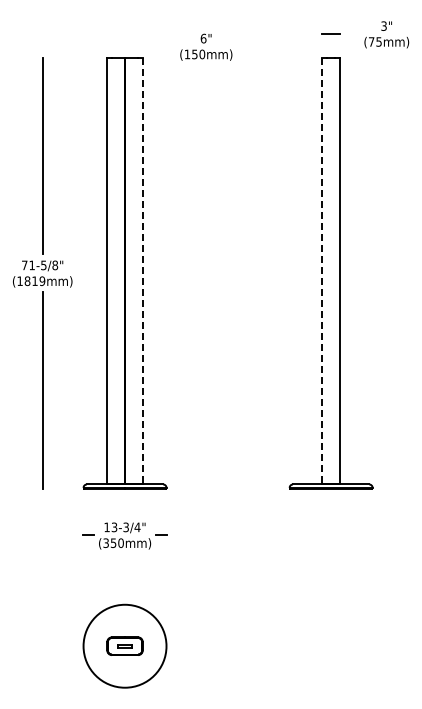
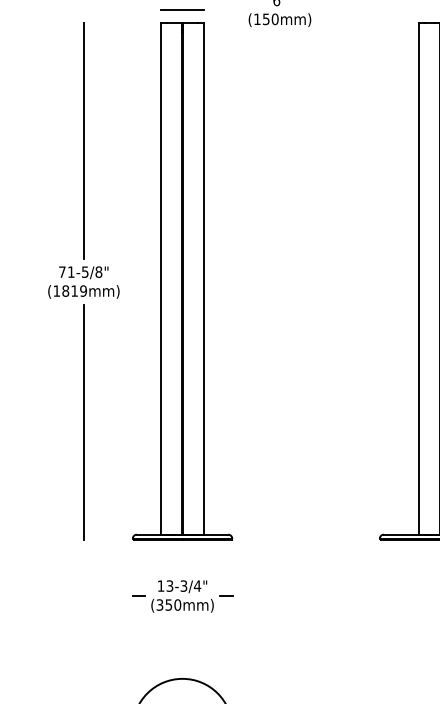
line: (125, 46) -> (183, 9), added
line: (142, 271) -> (203, 279), dashed -> solid
line: (322, 271) -> (419, 279), dashed -> solid

